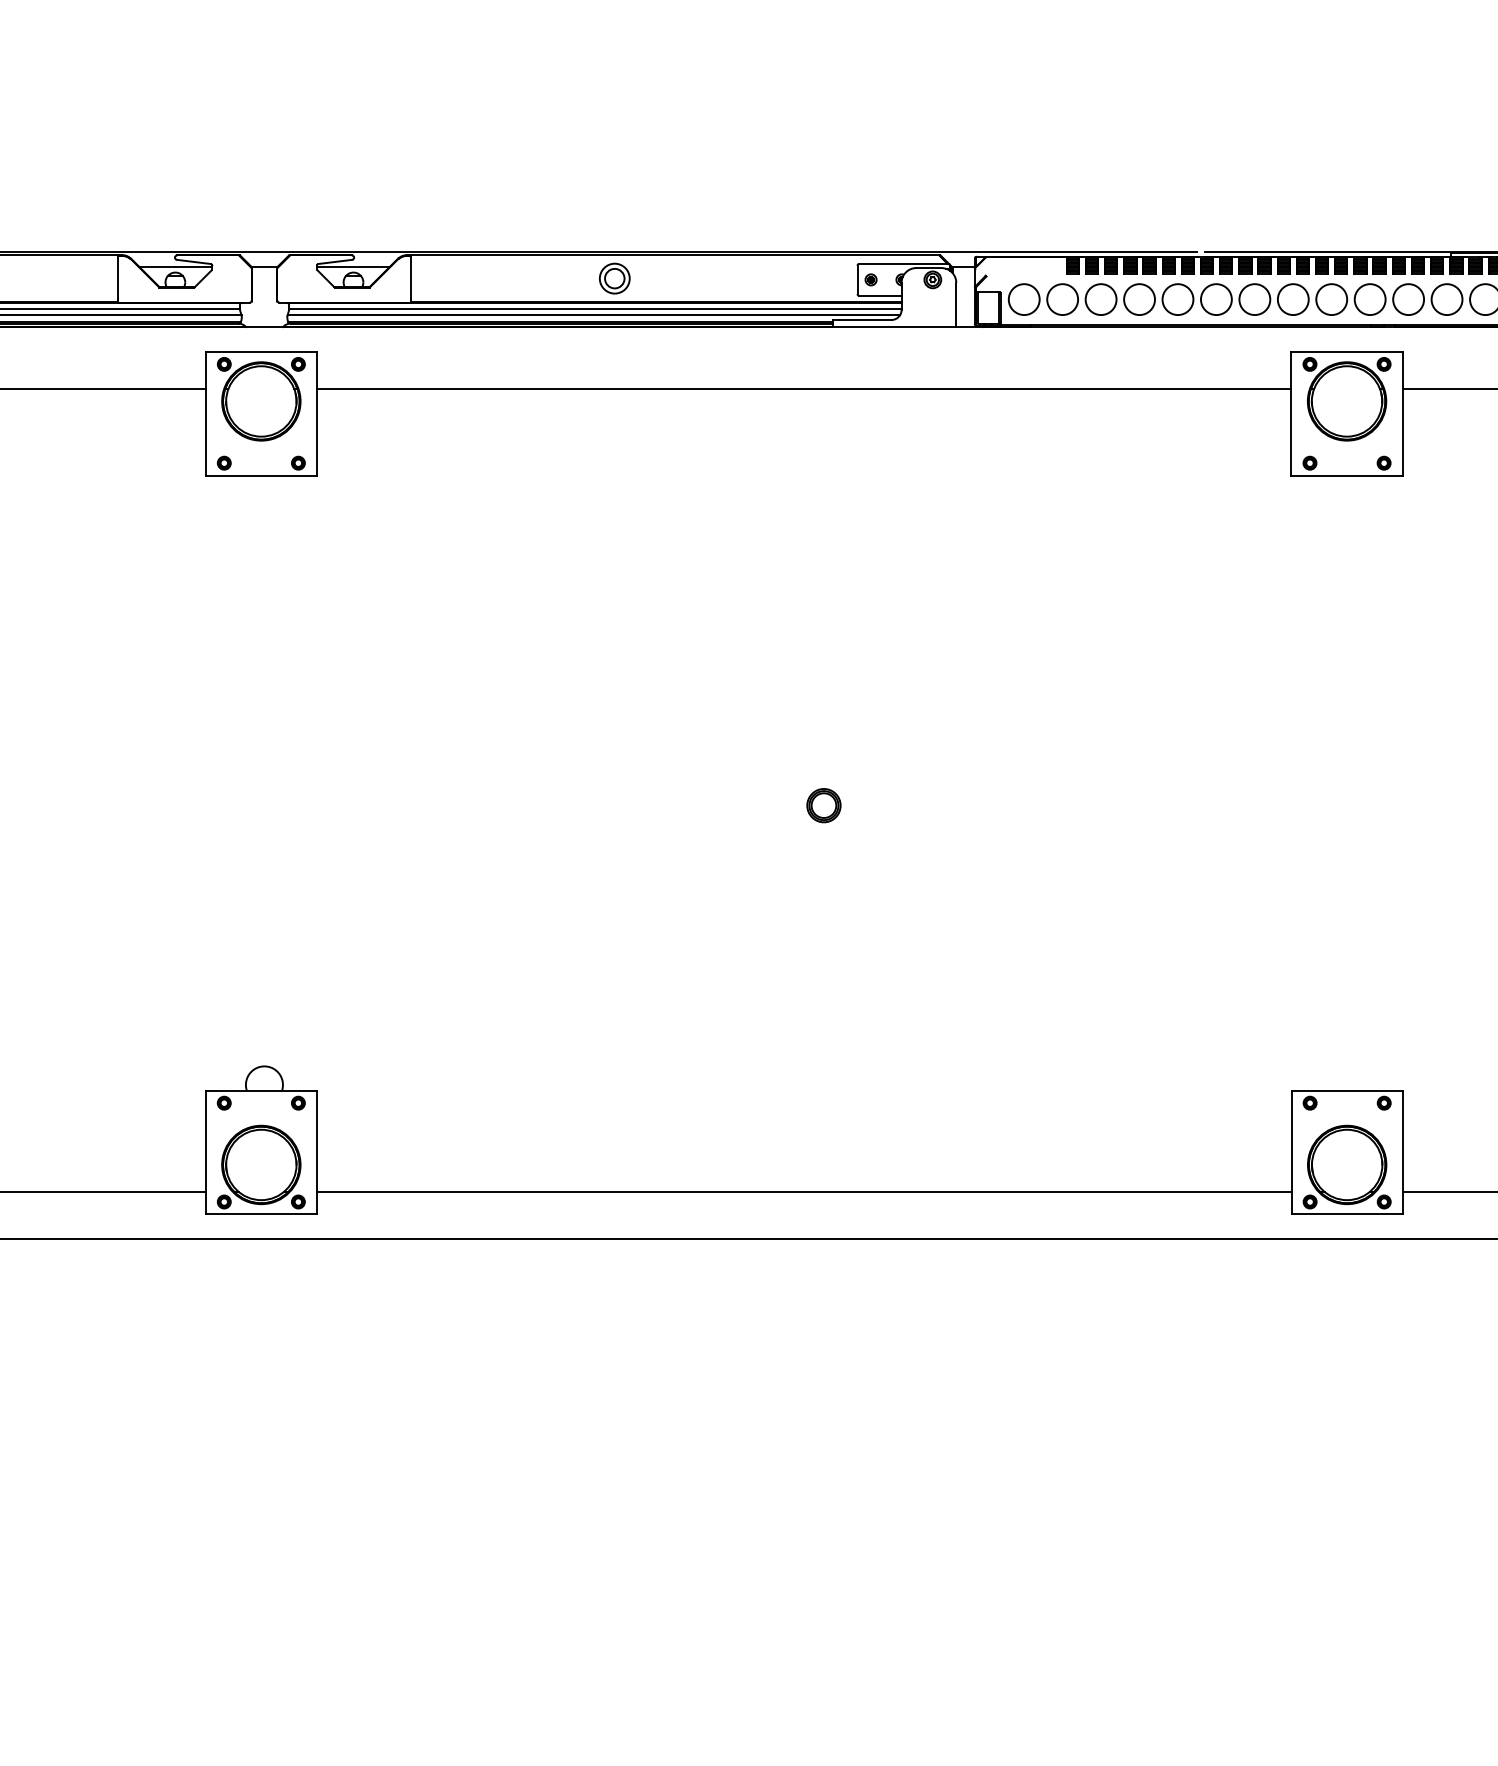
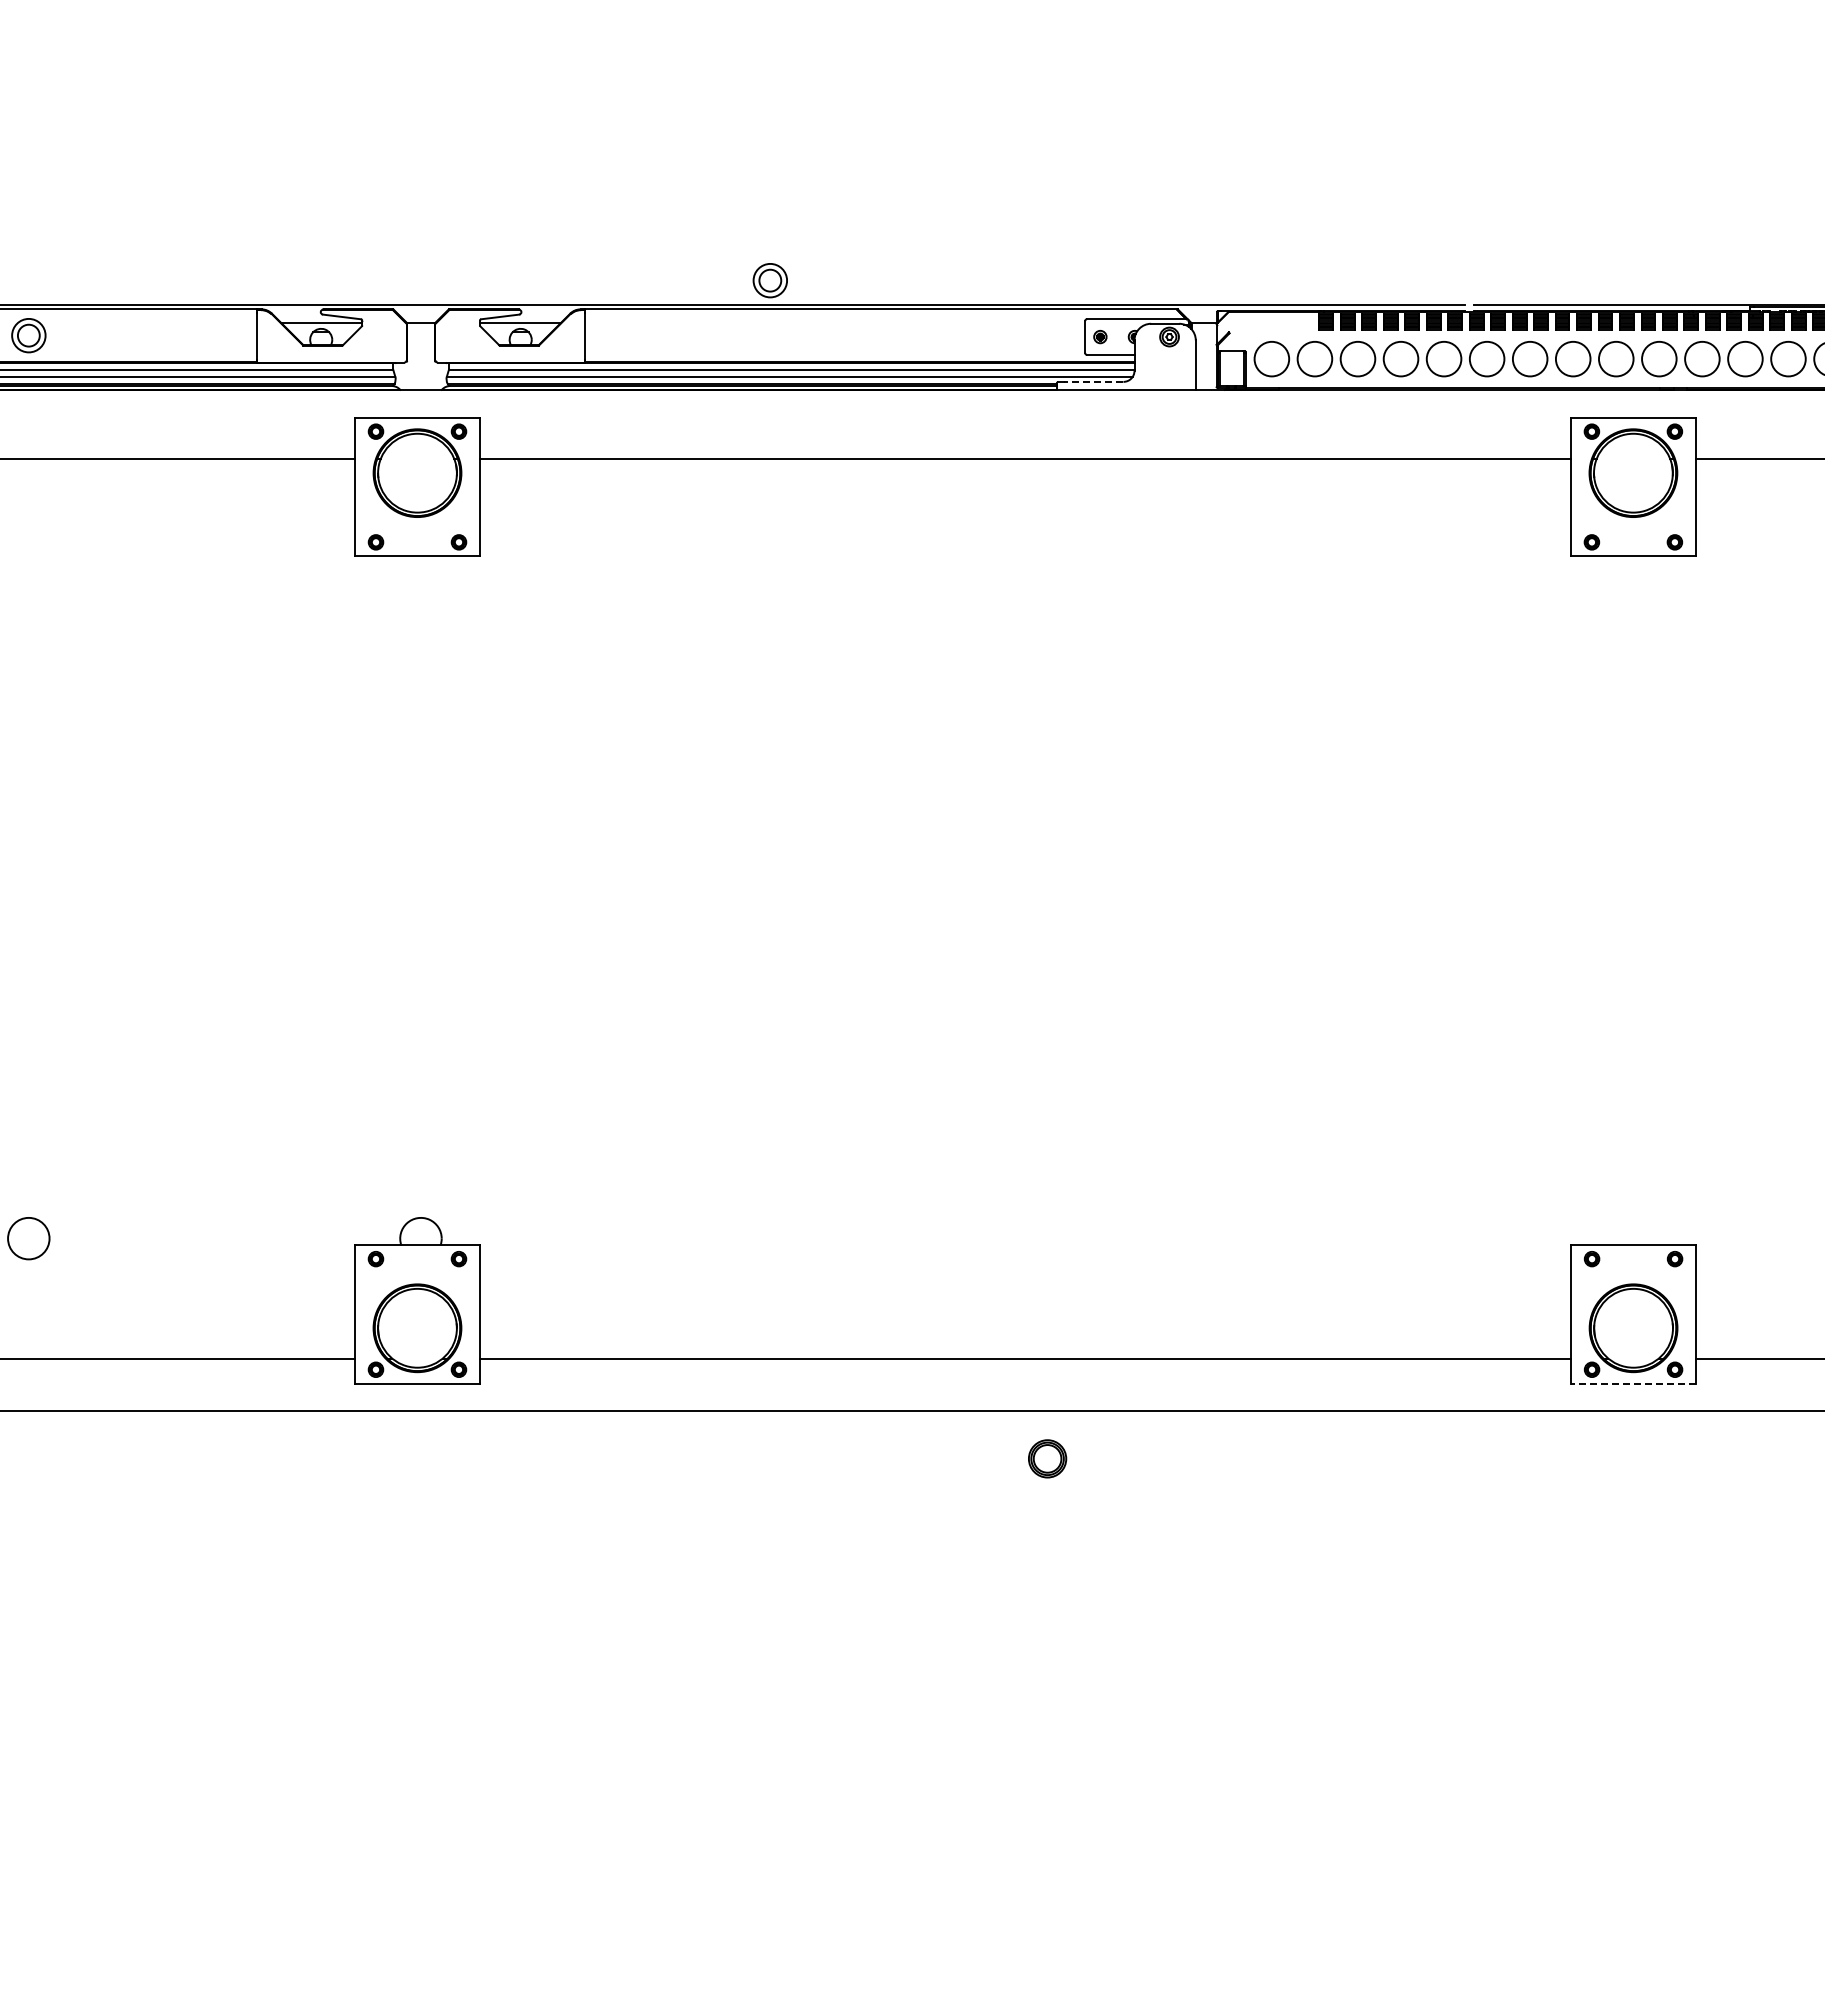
part: (614, 278) -> (769, 280), moved
line: (864, 319) -> (1093, 381), solid -> dashed
part: (823, 805) -> (1047, 1458), moved
line: (1347, 1214) -> (1633, 1383), solid -> dashed

